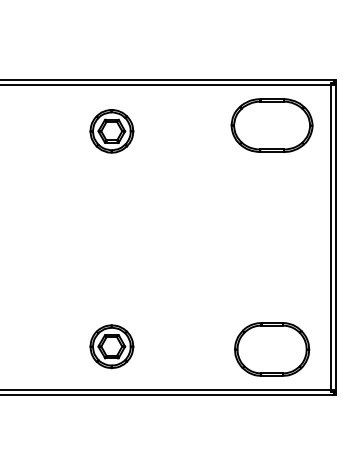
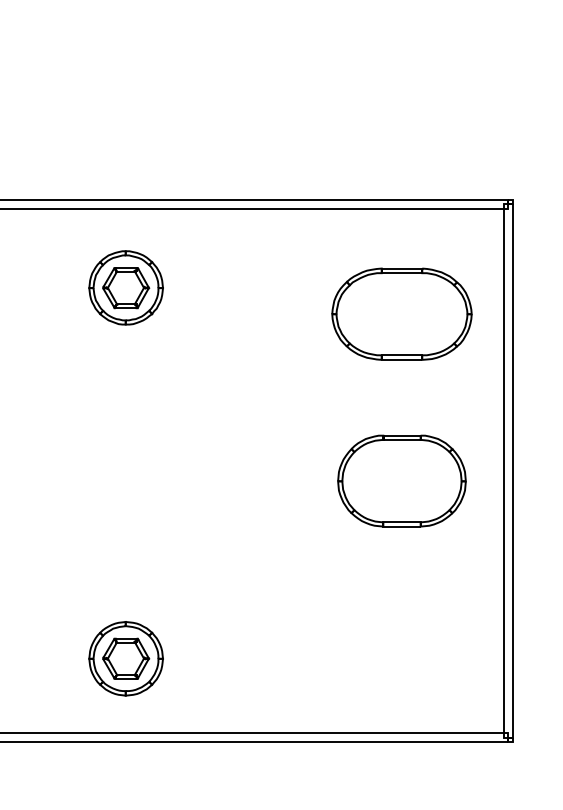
part: (271, 125) -> (400, 314), moved
part: (272, 349) -> (402, 481), moved

